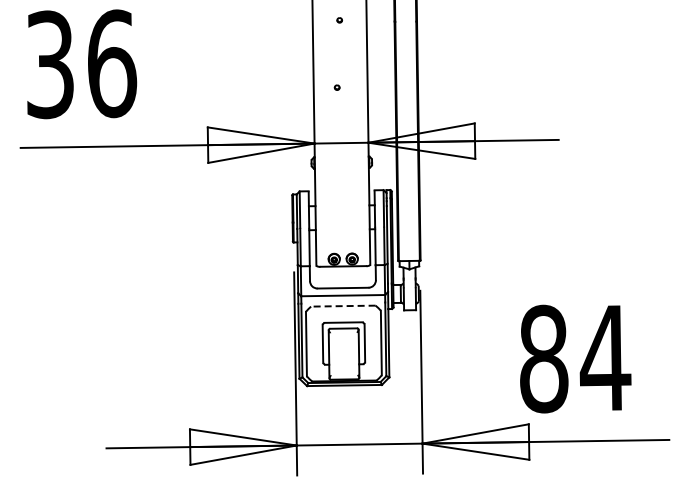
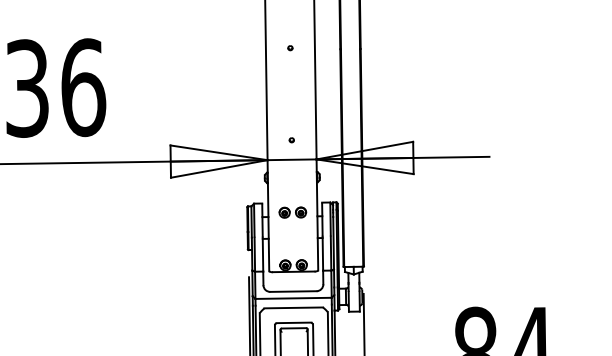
part: (336, 87) -> (291, 140), moved
part: (341, 200) -> (292, 211), added
line: (342, 306) -> (292, 308), dashed -> solid

